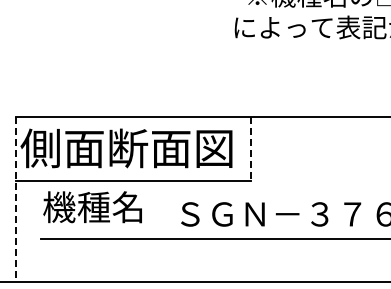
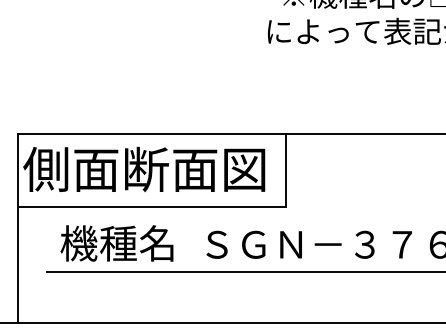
line: (251, 149) -> (286, 170), dashed -> solid
line: (16, 199) -> (18, 227), dashed -> solid
text: (92, 207) -> (116, 243), moved

